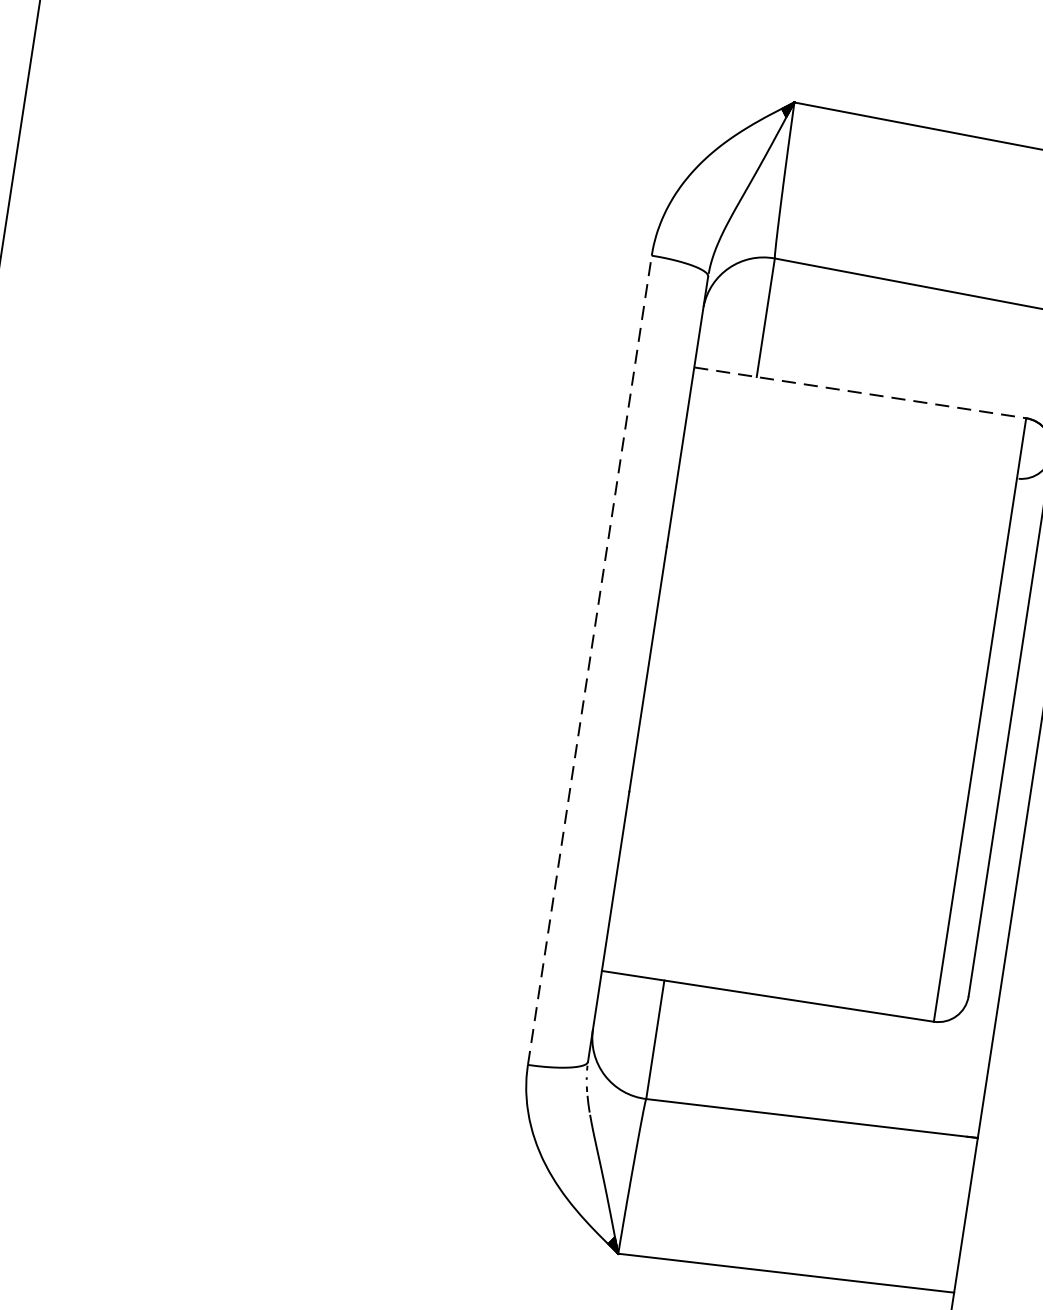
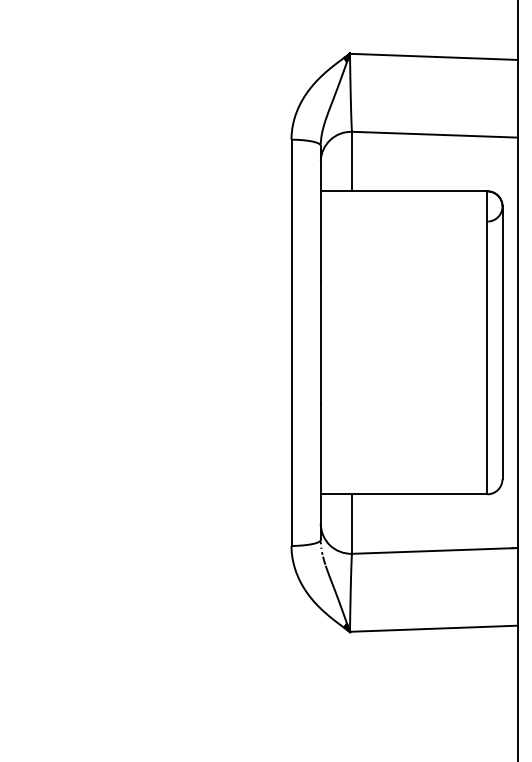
line: (861, 393) -> (404, 191), dashed -> solid
line: (589, 659) -> (291, 342), dashed -> solid

